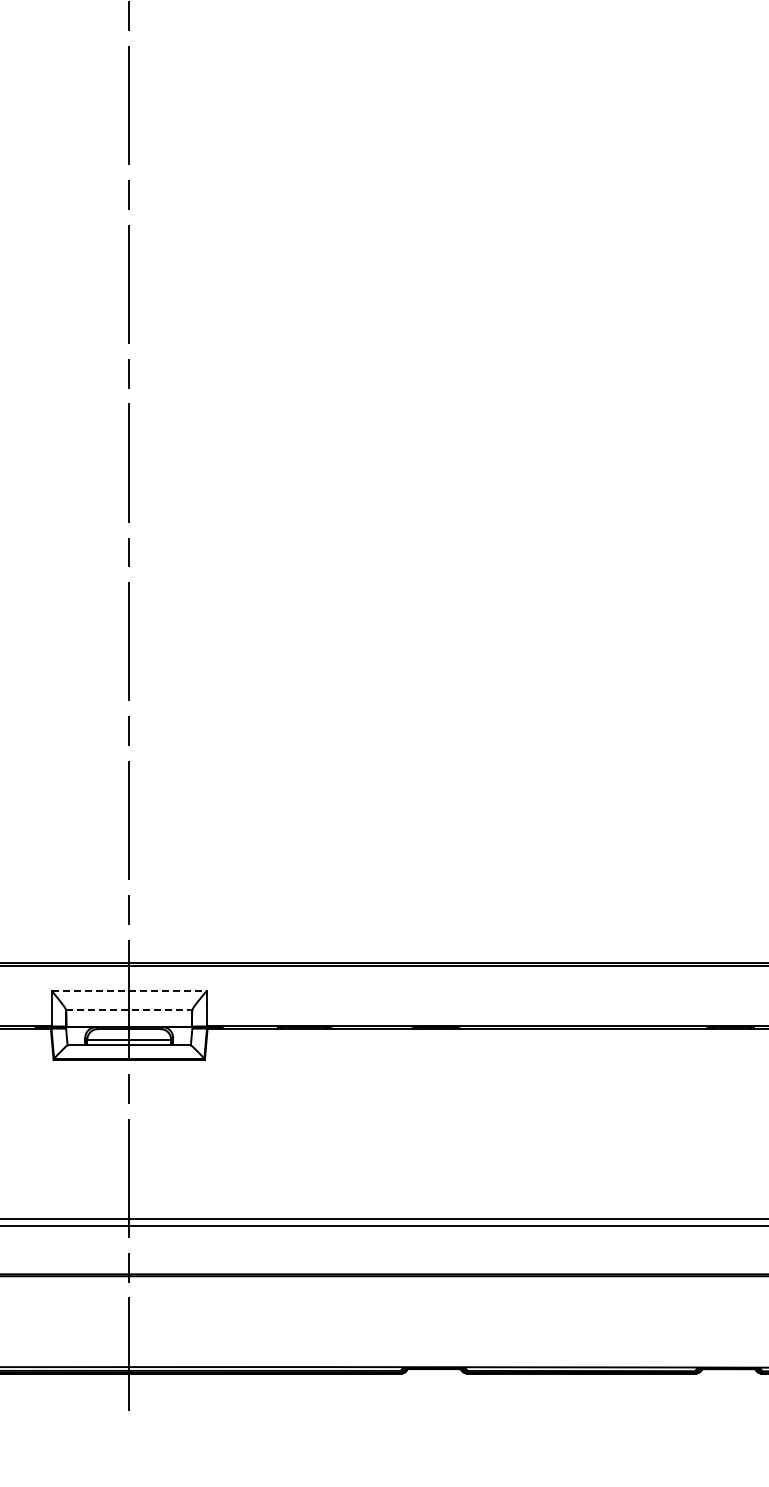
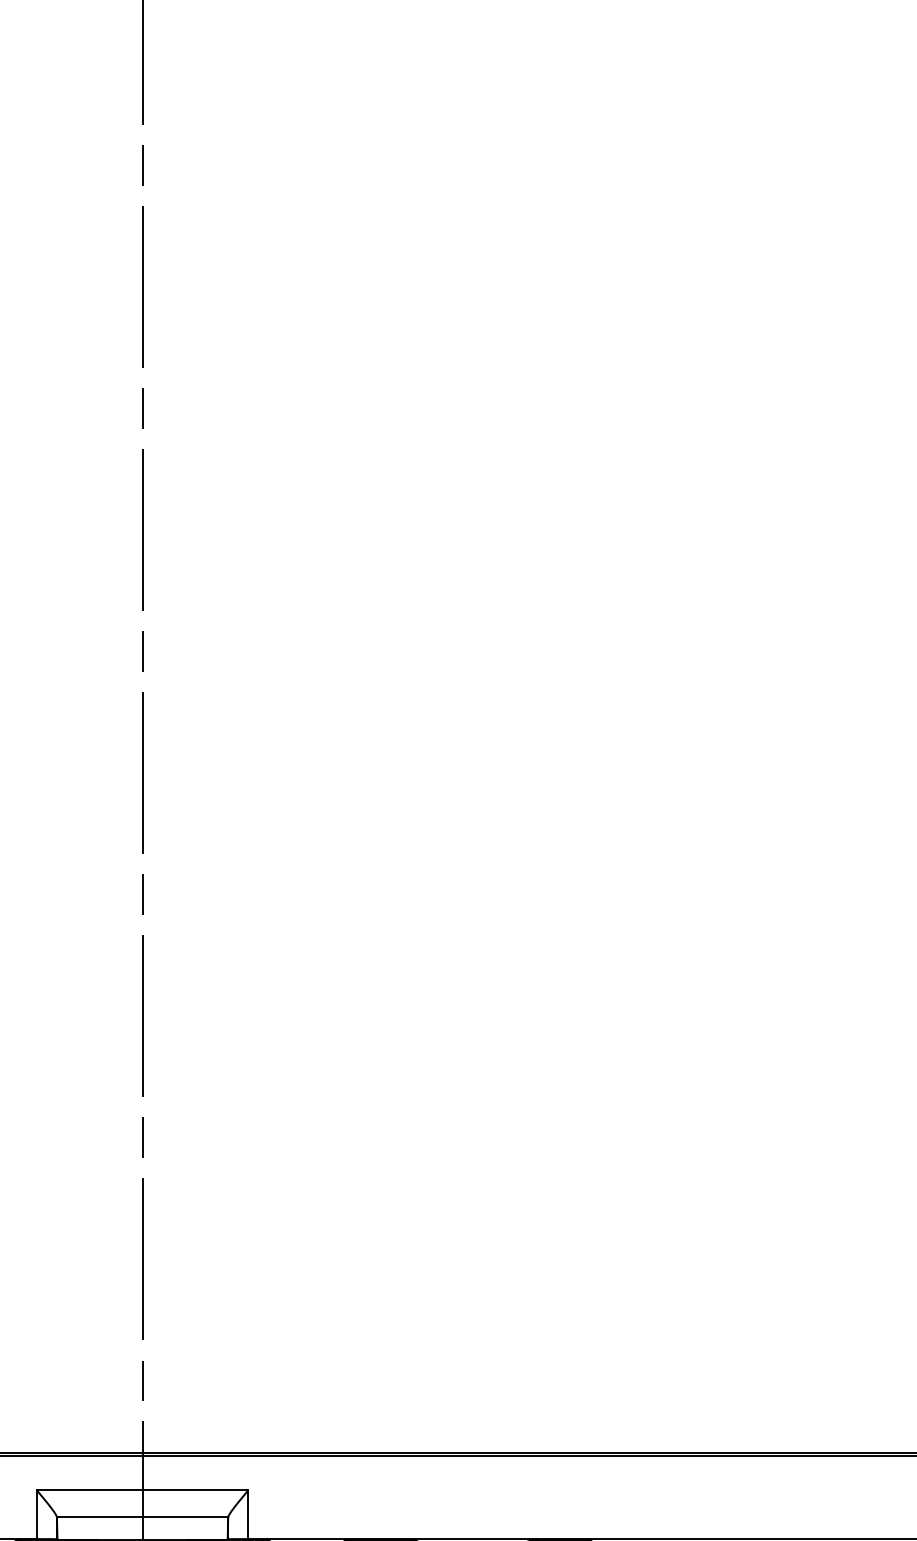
line: (129, 990) -> (142, 1490), dashed -> solid
line: (129, 1010) -> (142, 1517), dashed -> solid

